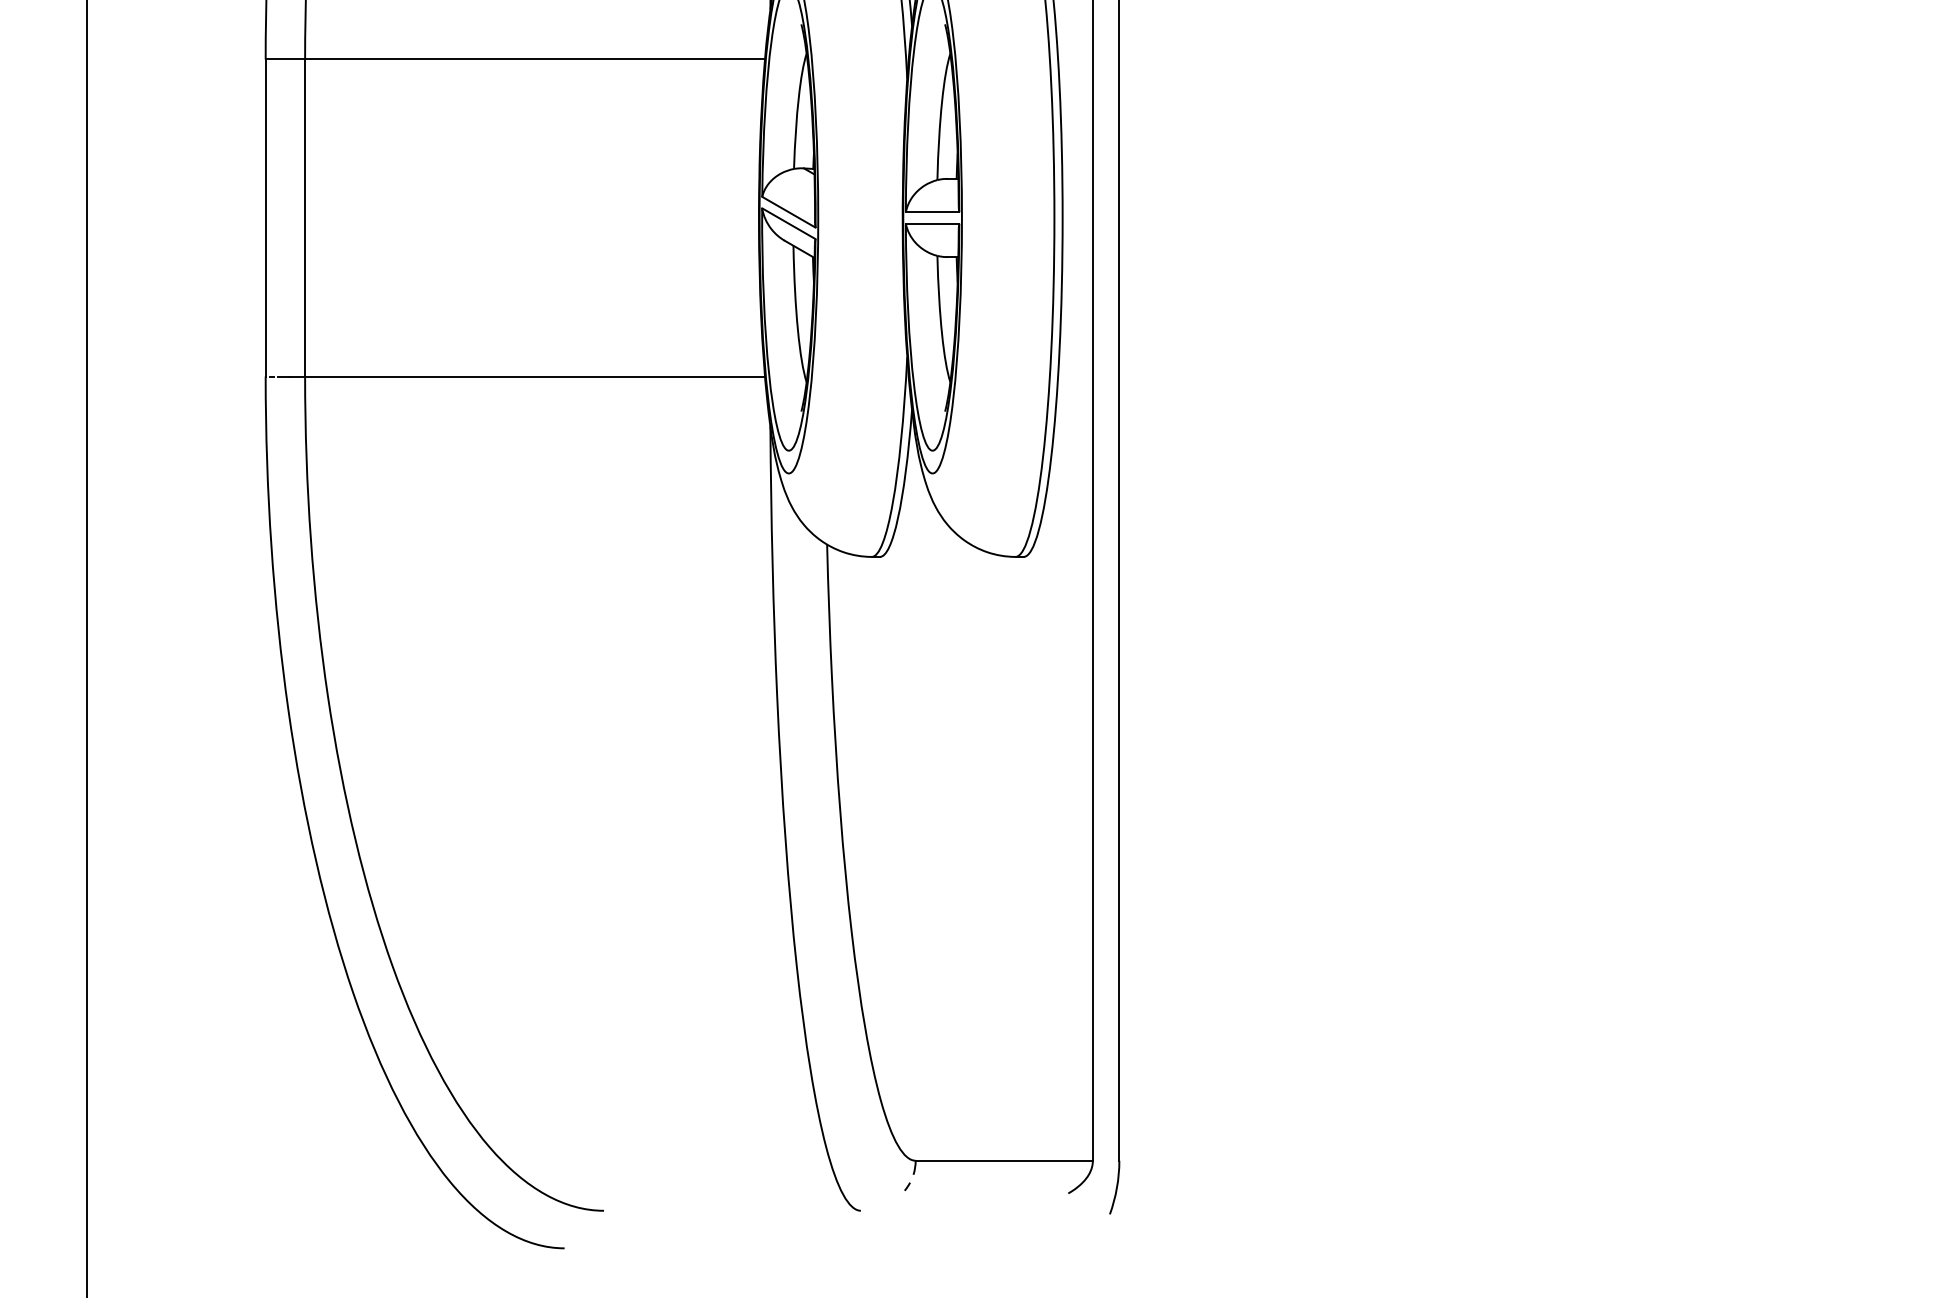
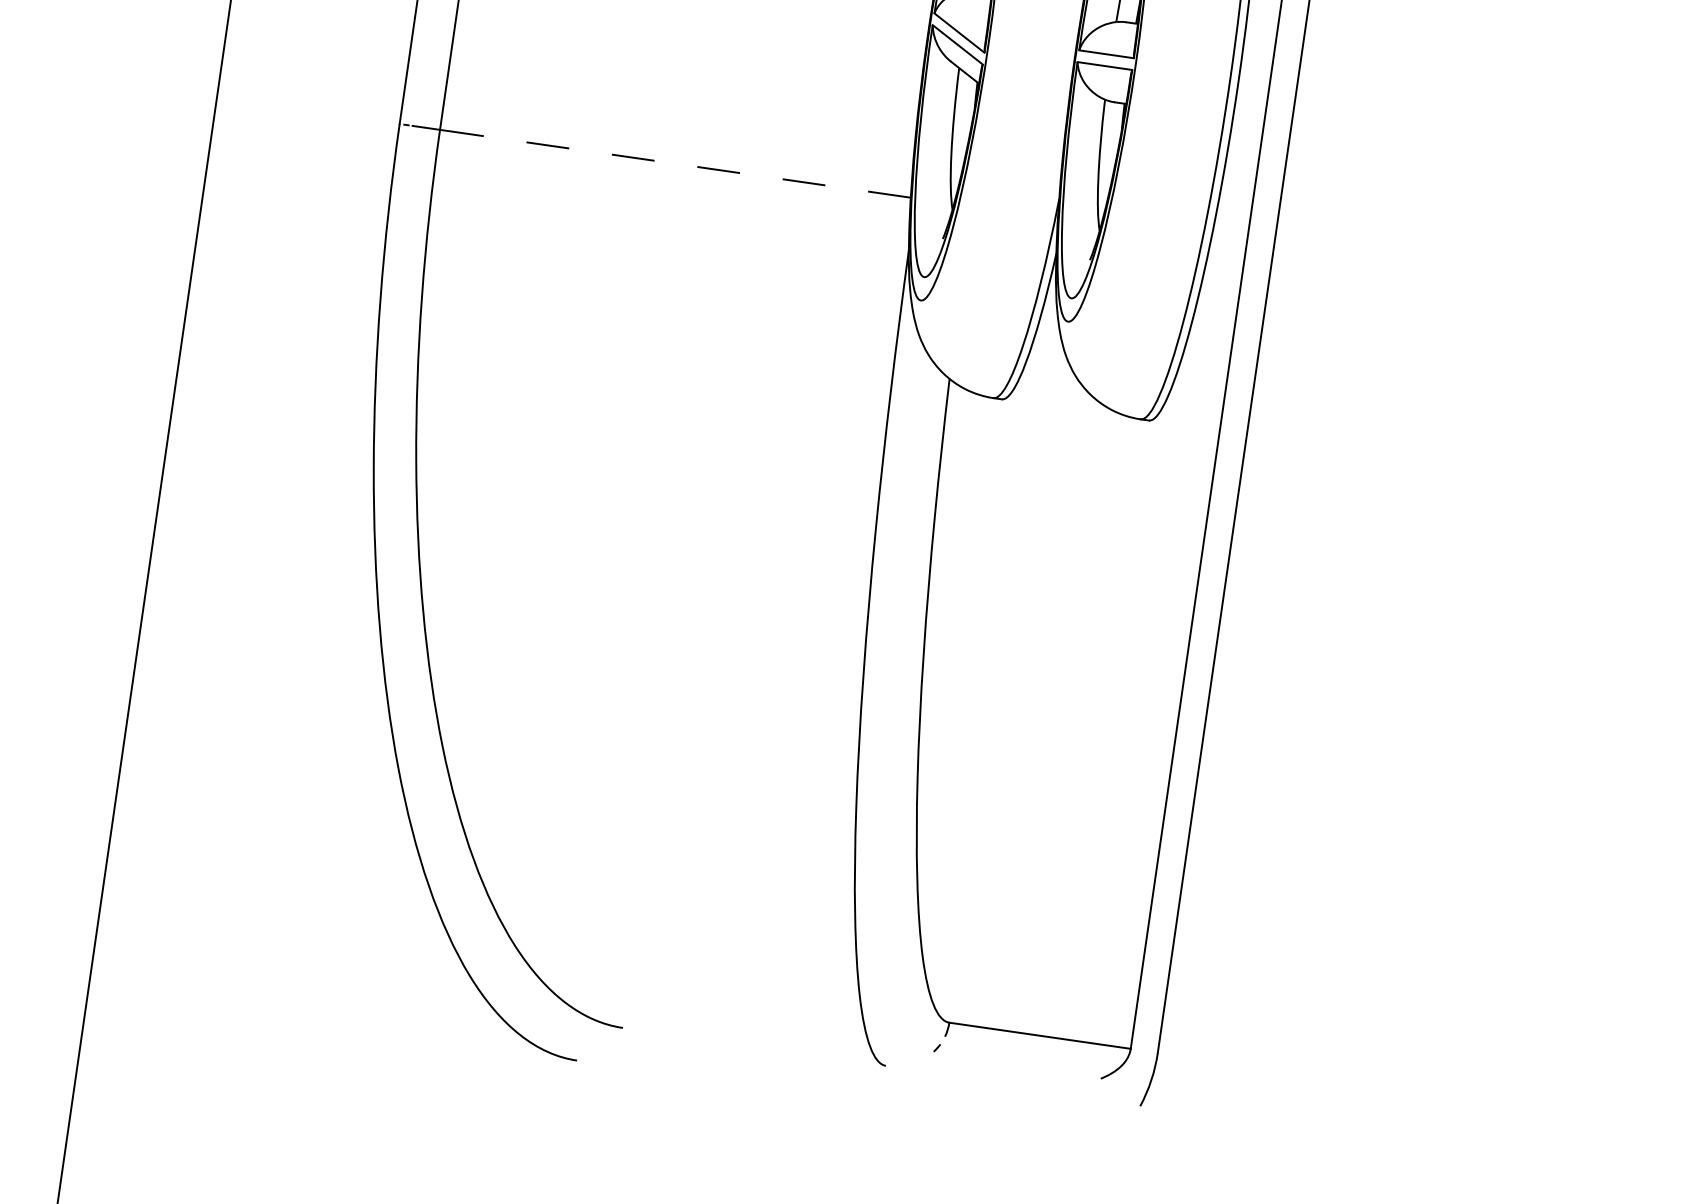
line: (535, 376) -> (675, 163), solid -> dashed

